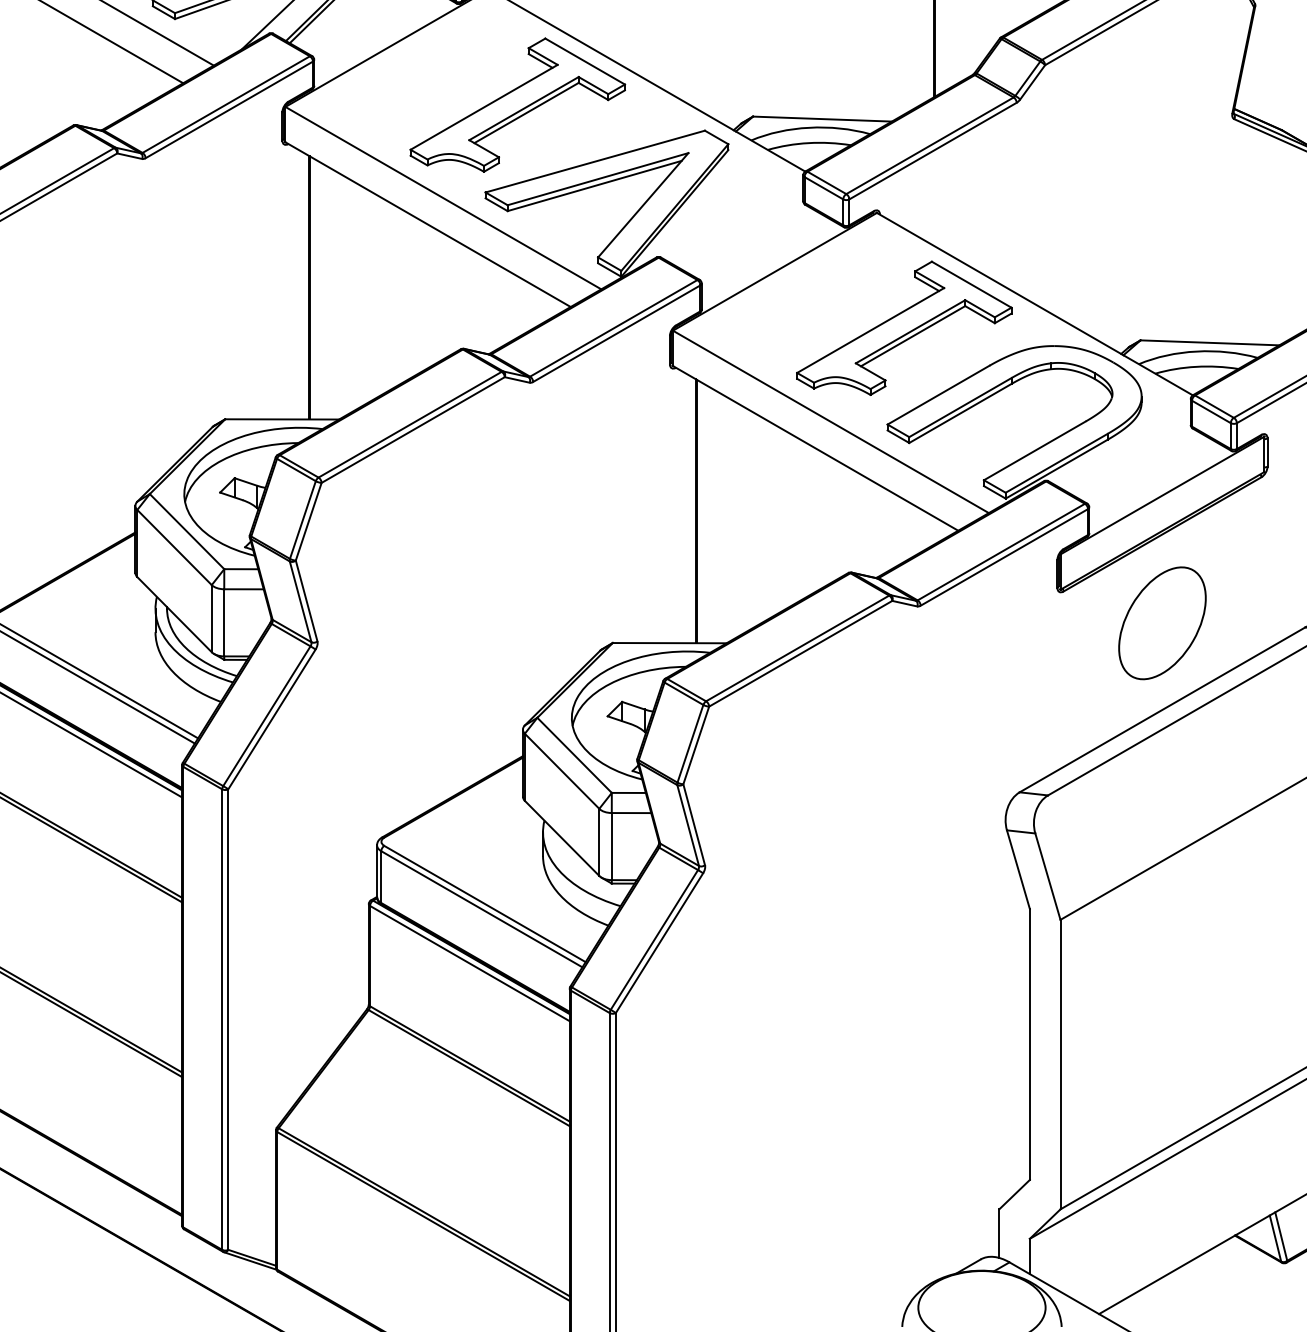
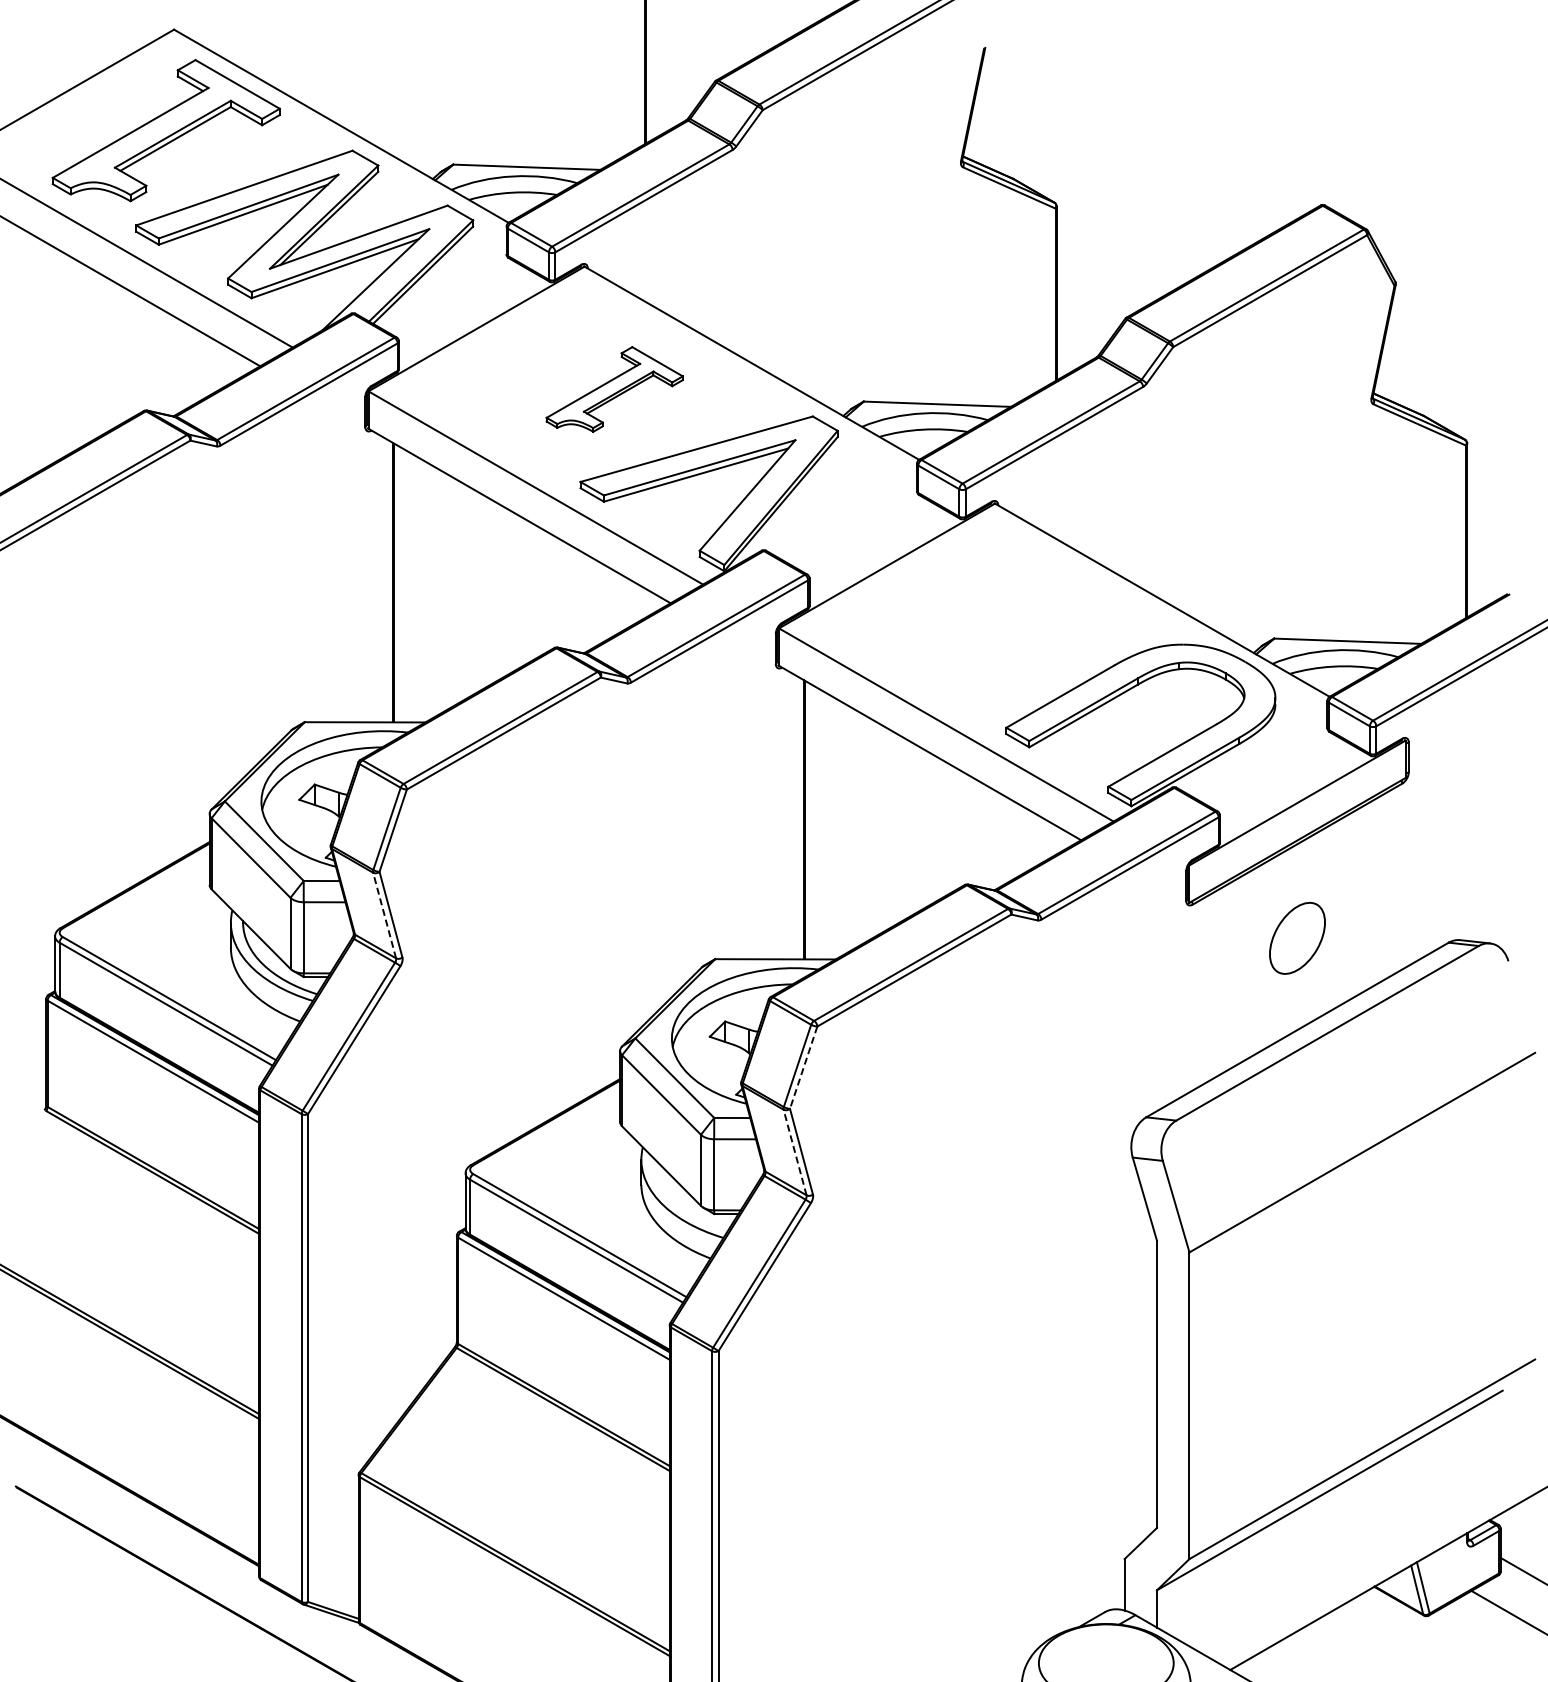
part: (517, 105) -> (614, 389), size x0.6
part: (903, 327) -> (1023, 625), removed
line: (300, 601) -> (384, 915), solid -> dashed
part: (1162, 623) -> (1297, 938), size x0.6
line: (696, 746) -> (803, 1068), solid -> dashed
line: (687, 825) -> (794, 1152), solid -> dashed

